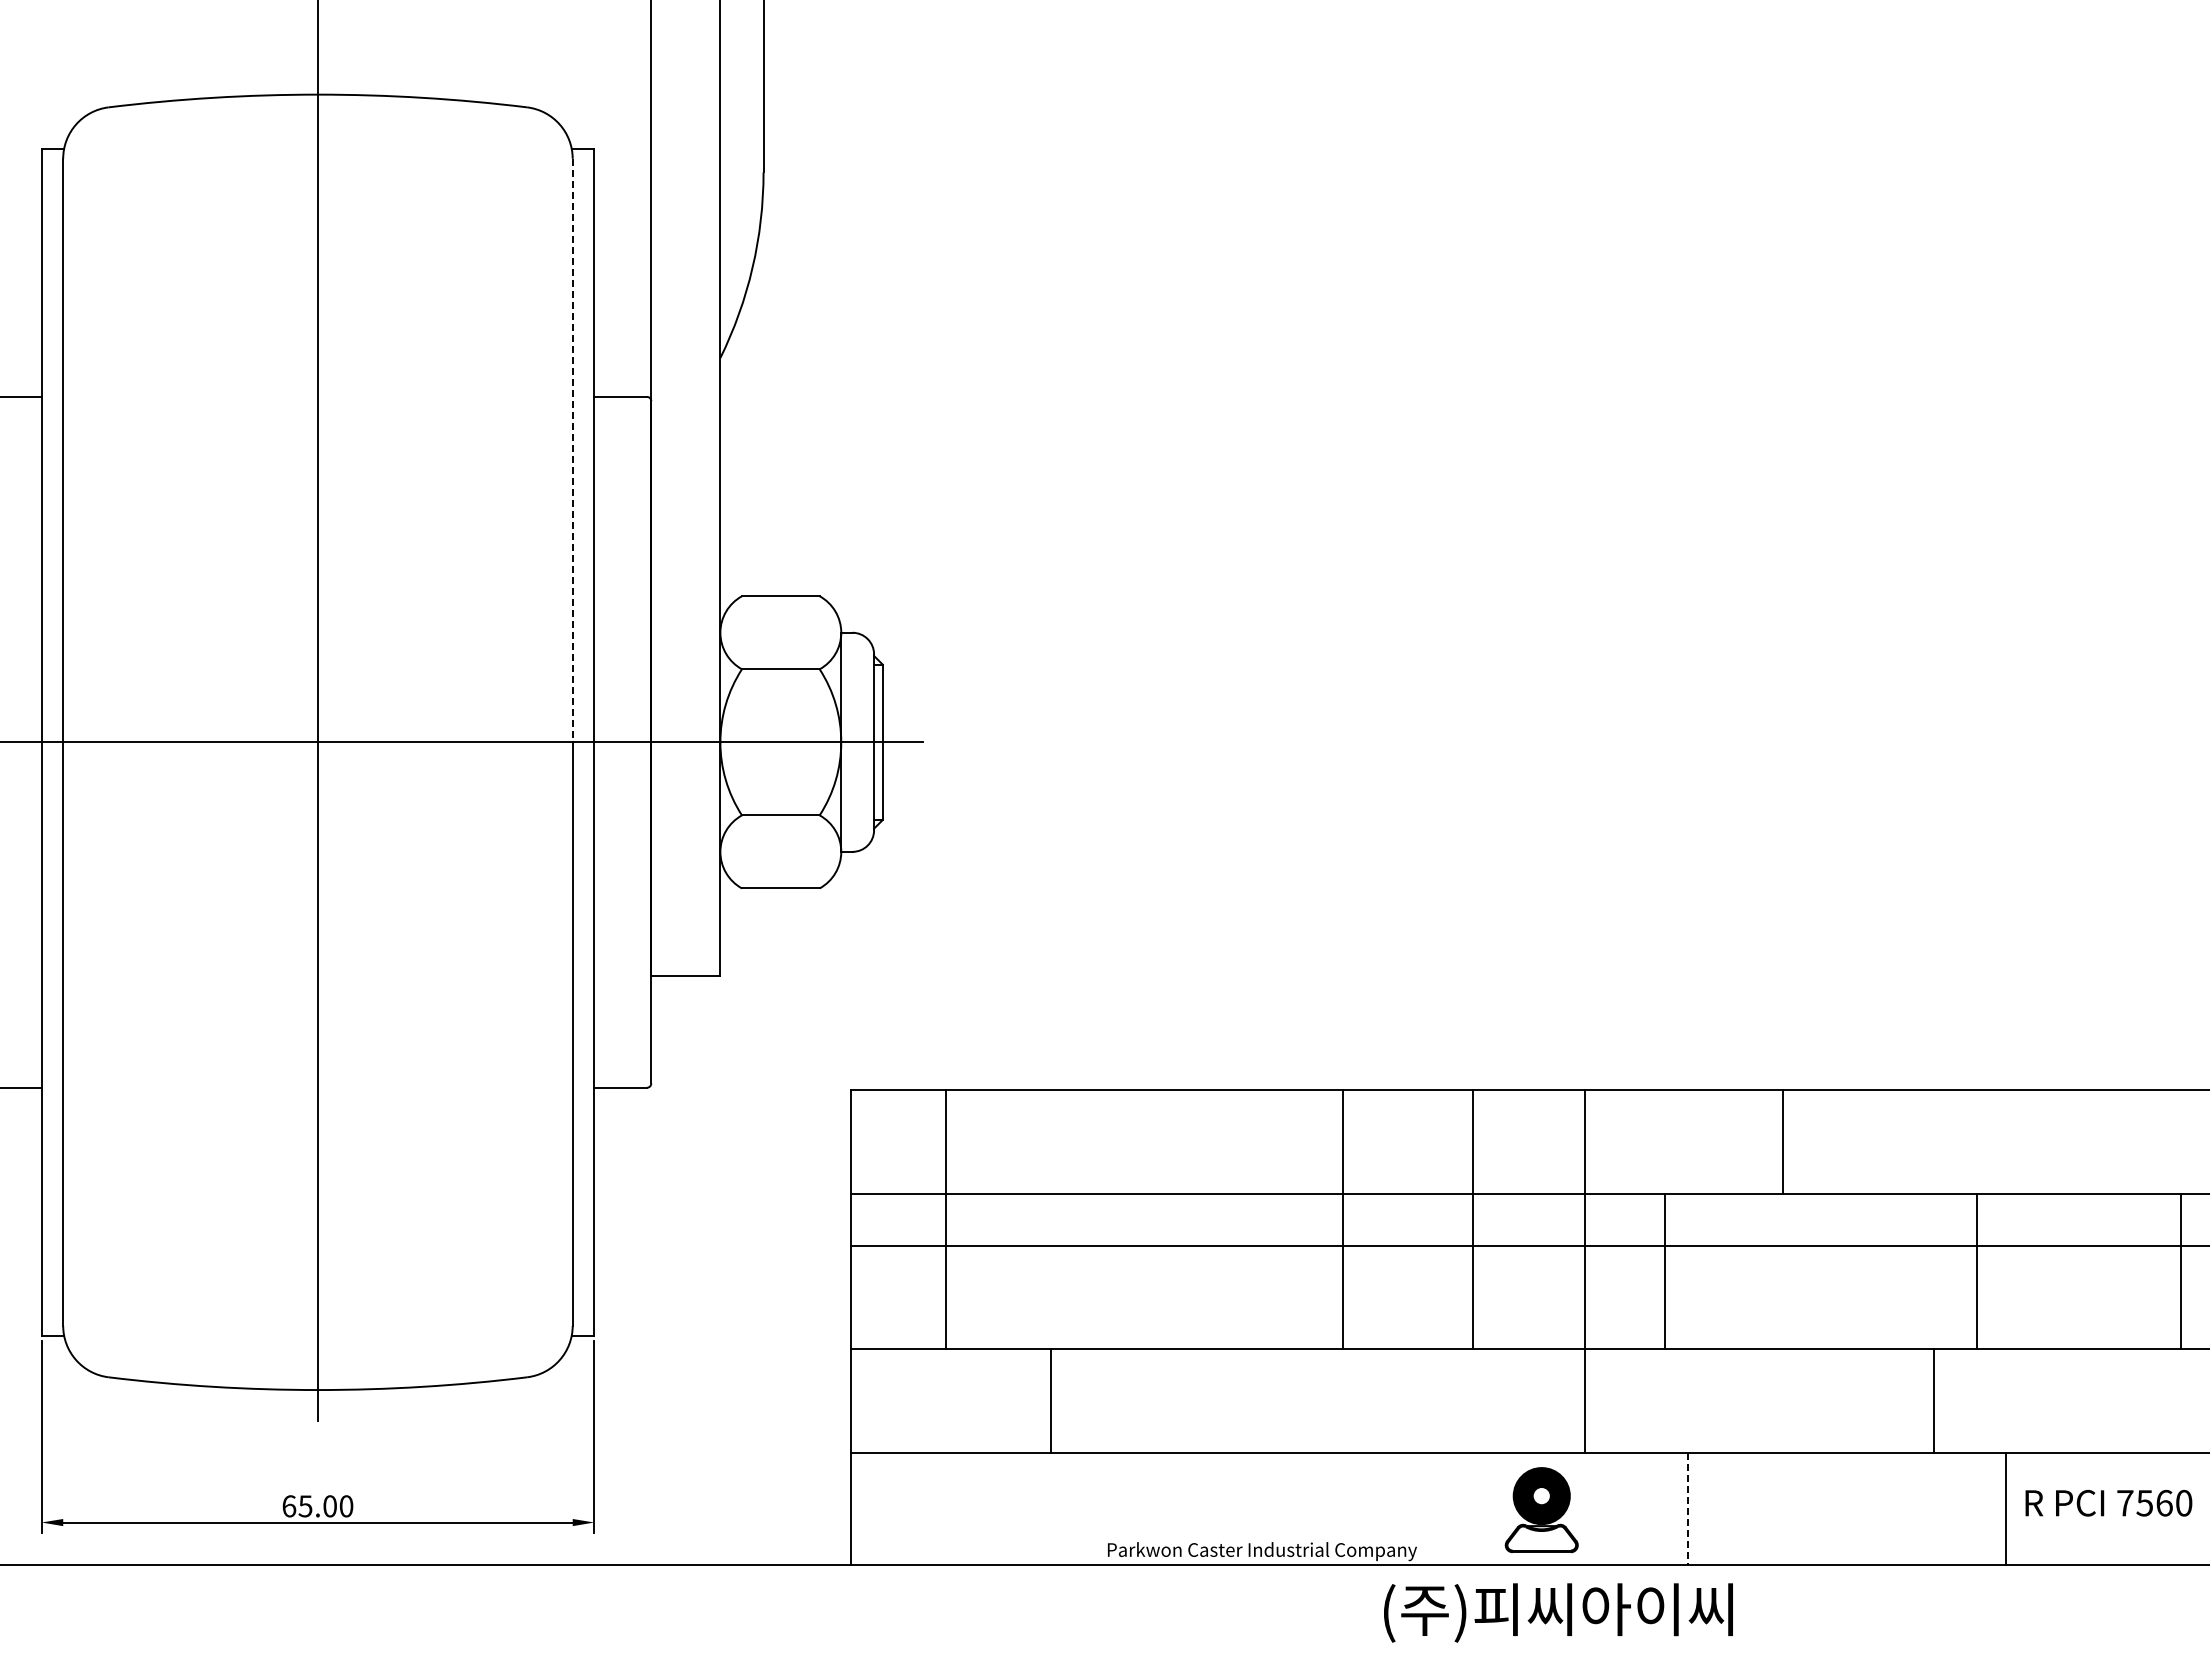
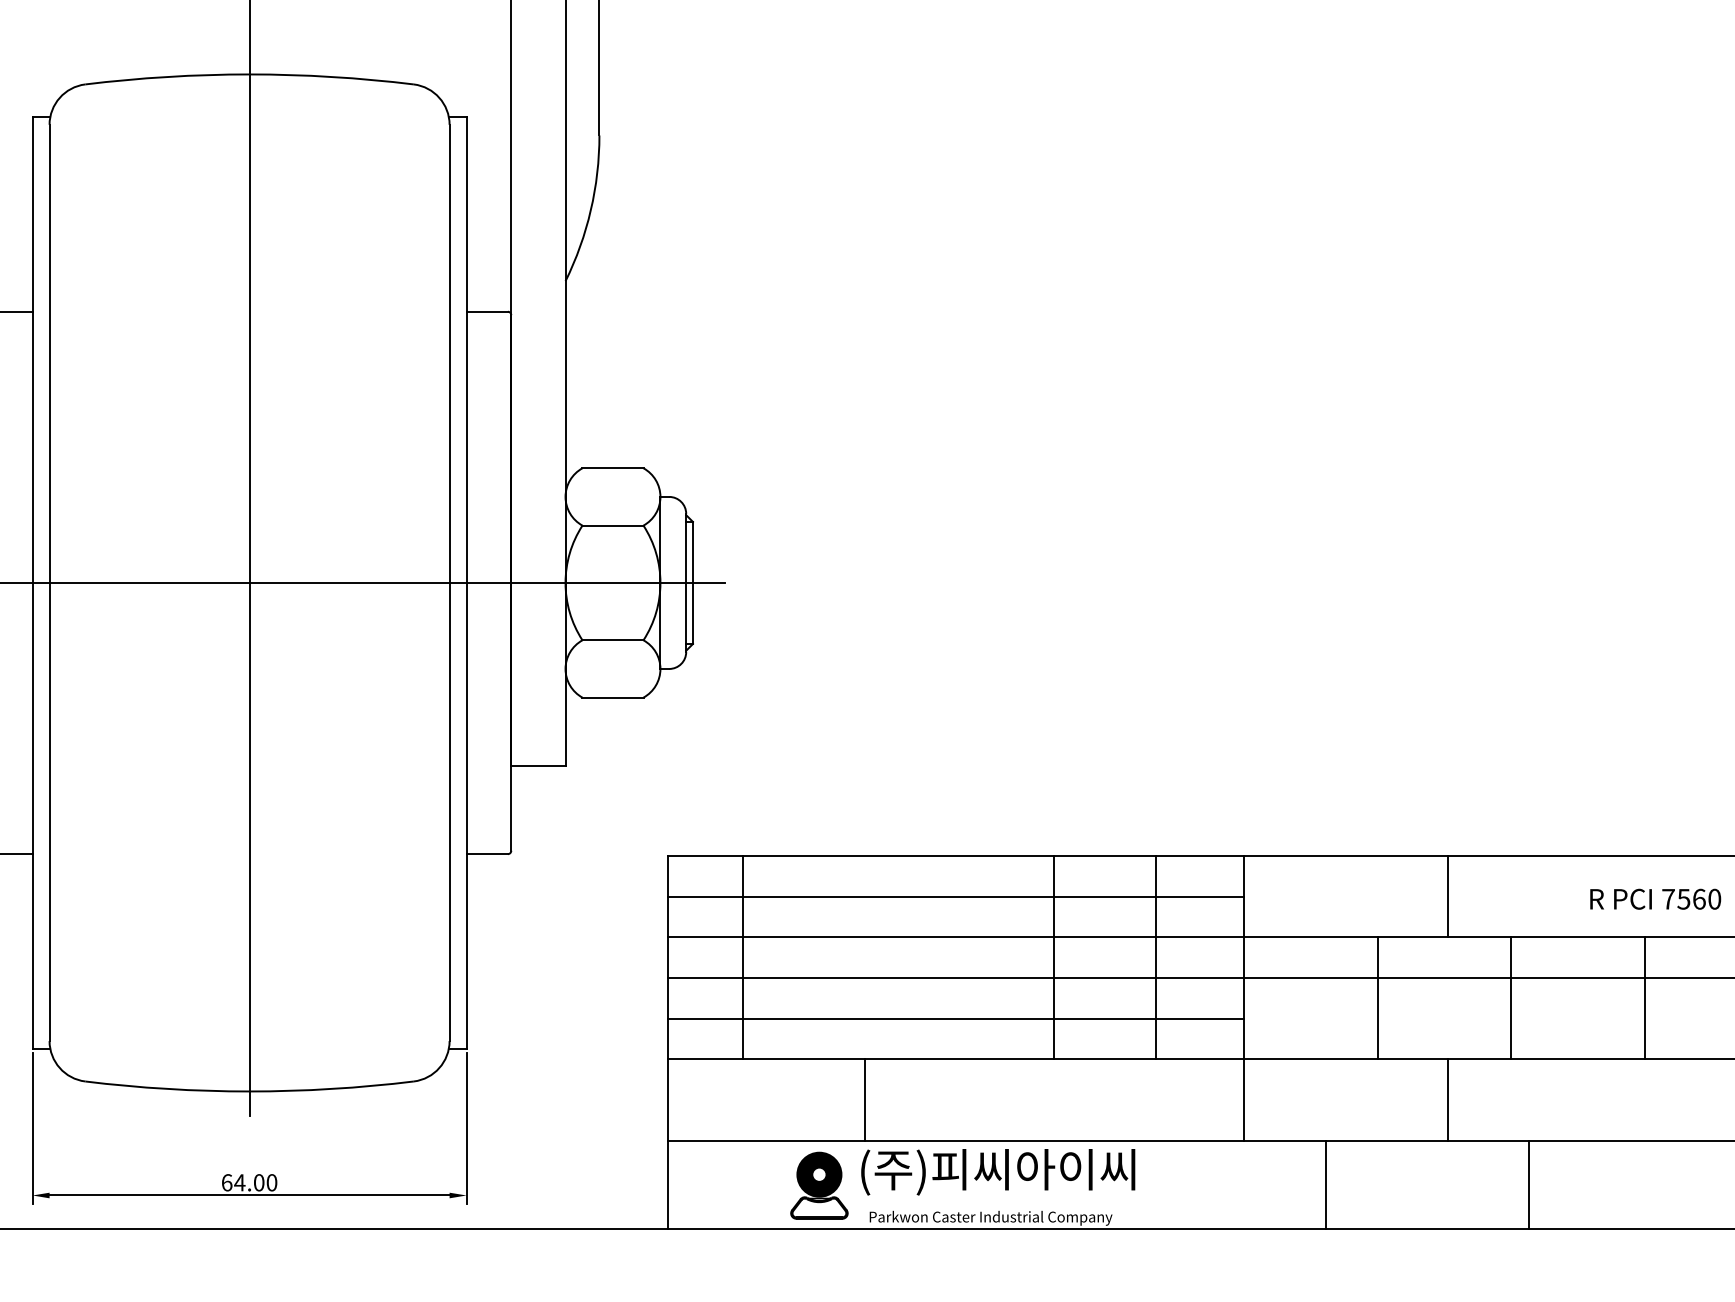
line: (572, 450) -> (449, 353), dashed -> solid
line: (1782, 1141) -> (1447, 896), moved
line: (1217, 1142) -> (955, 897), added
line: (1664, 1271) -> (1377, 998), moved
line: (1977, 1271) -> (1511, 998), moved
line: (2181, 1271) -> (1645, 998), moved
line: (1217, 1297) -> (955, 1018), added
line: (1051, 1400) -> (864, 1099), moved
line: (1933, 1400) -> (1447, 1099), moved
text: (2108, 1502) -> (1655, 898), moved
text: (305, 1506) -> (239, 1182), 65.00 -> 64.00
line: (2005, 1508) -> (1528, 1184), moved
line: (1688, 1509) -> (1325, 1185), dashed -> solid
part: (1541, 1510) -> (819, 1186), moved
text: (1558, 1612) -> (998, 1171), moved

